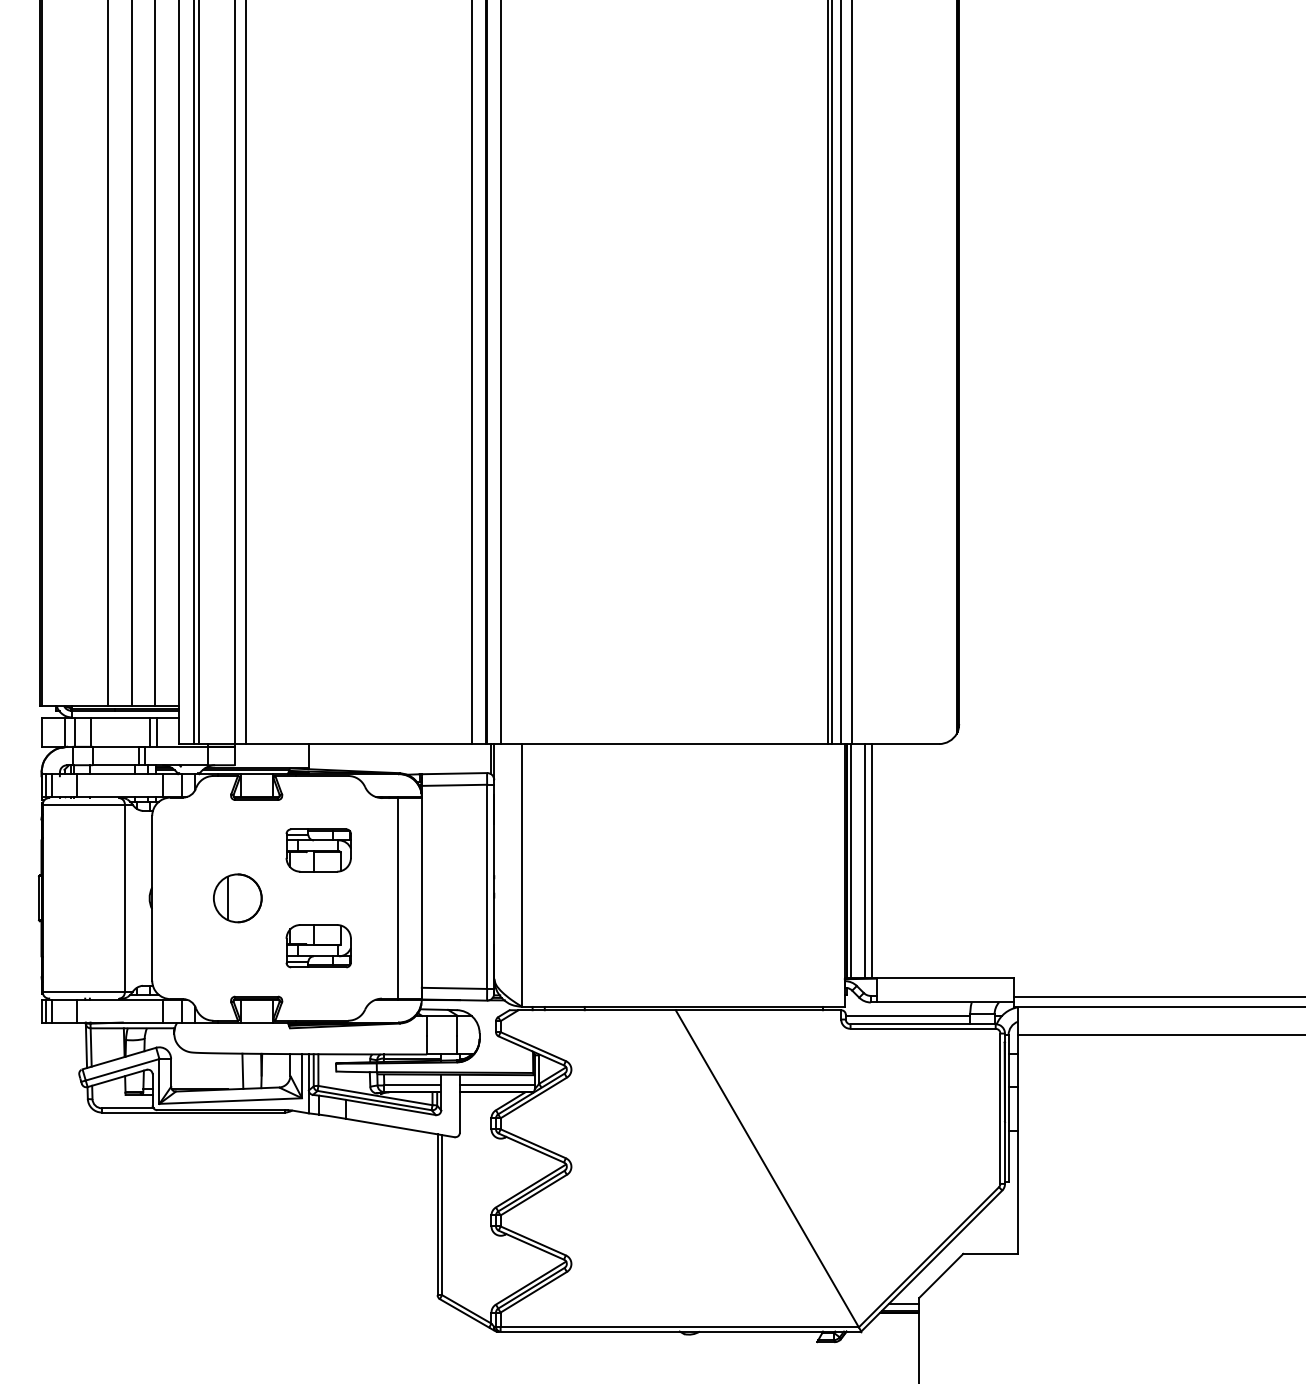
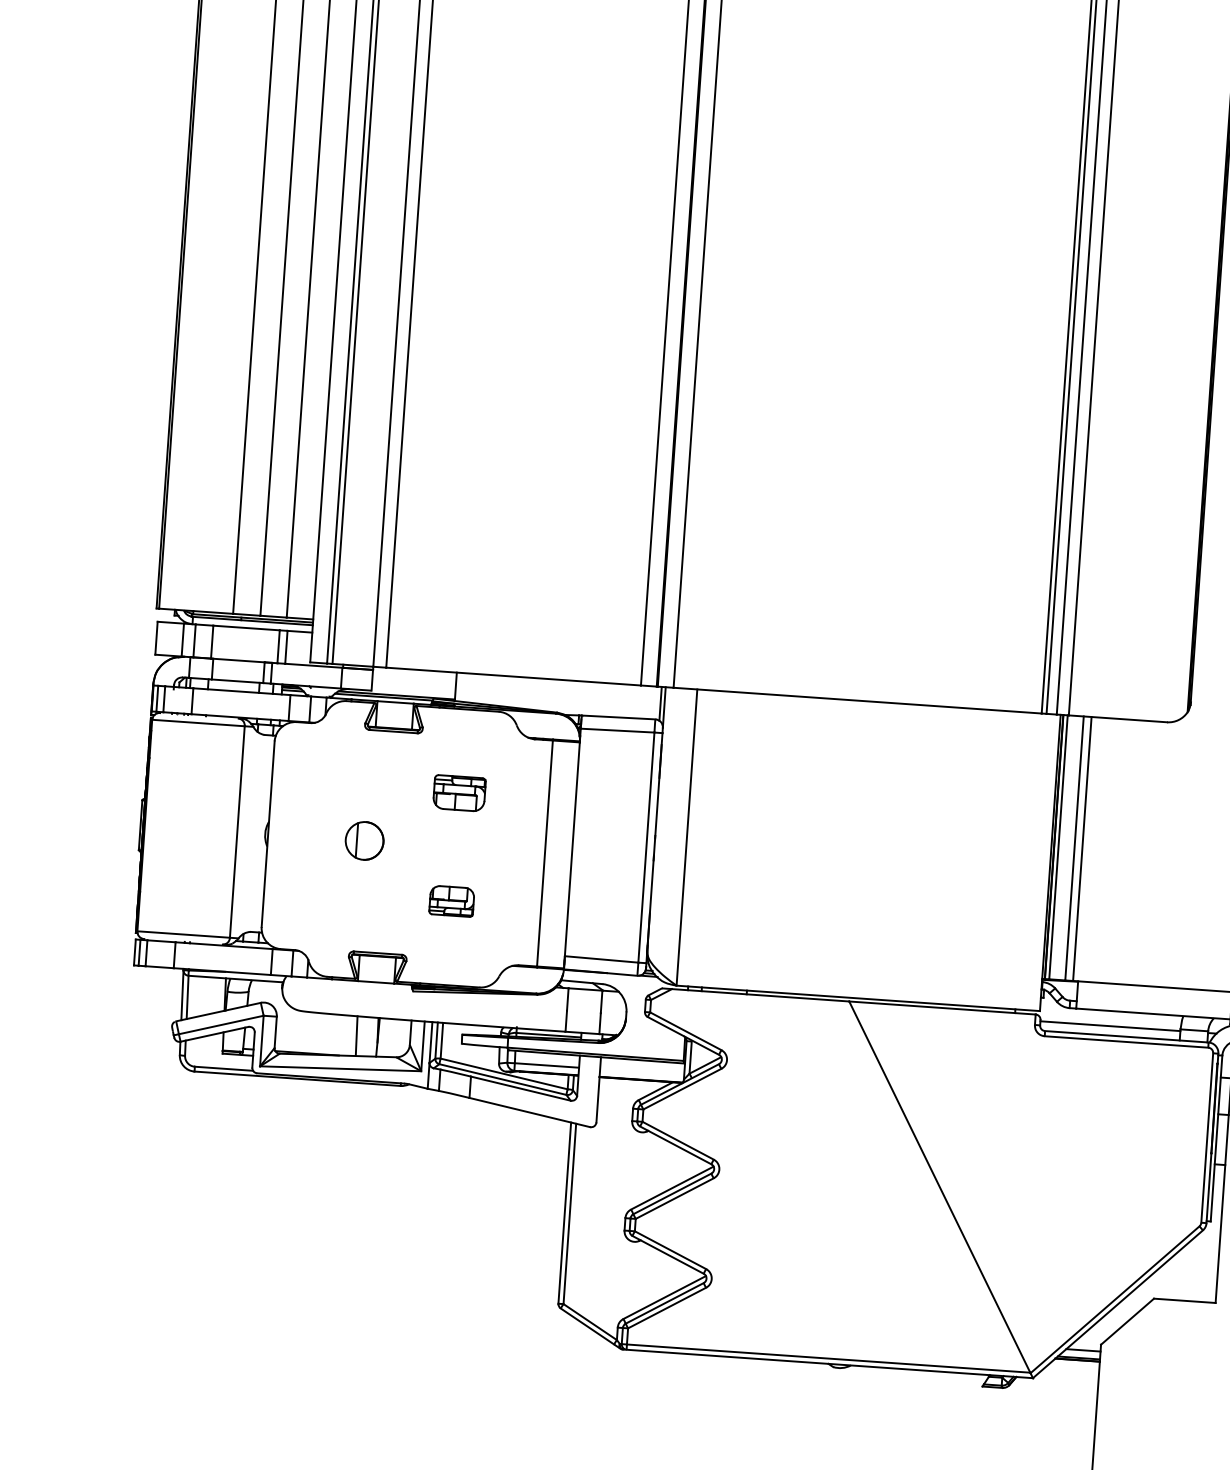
part: (318, 850) -> (459, 793), size x0.7
part: (237, 898) -> (364, 841), size x0.7
part: (318, 946) -> (451, 901), size x0.6
line: (496, 1085) -> (641, 1072), removed

